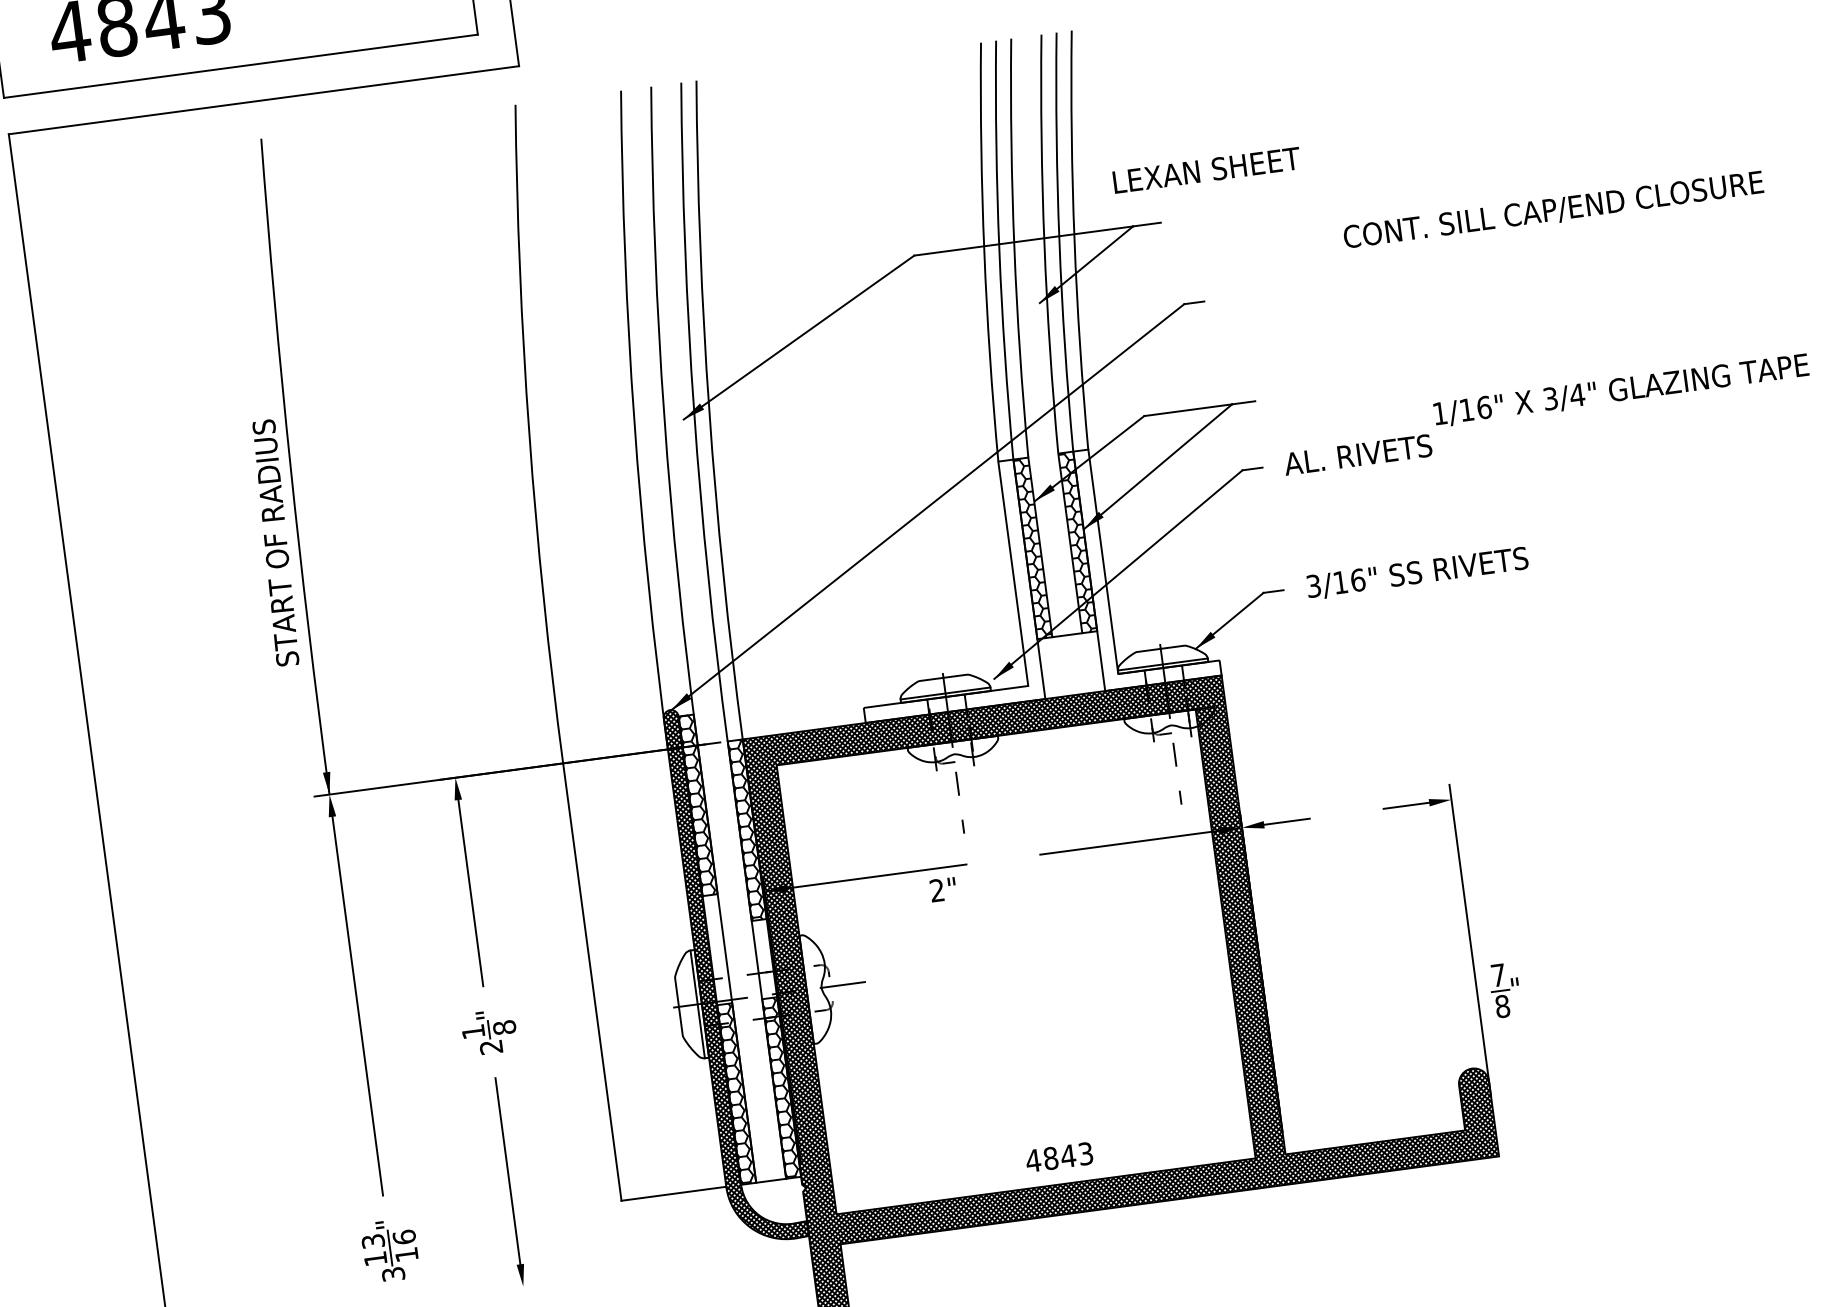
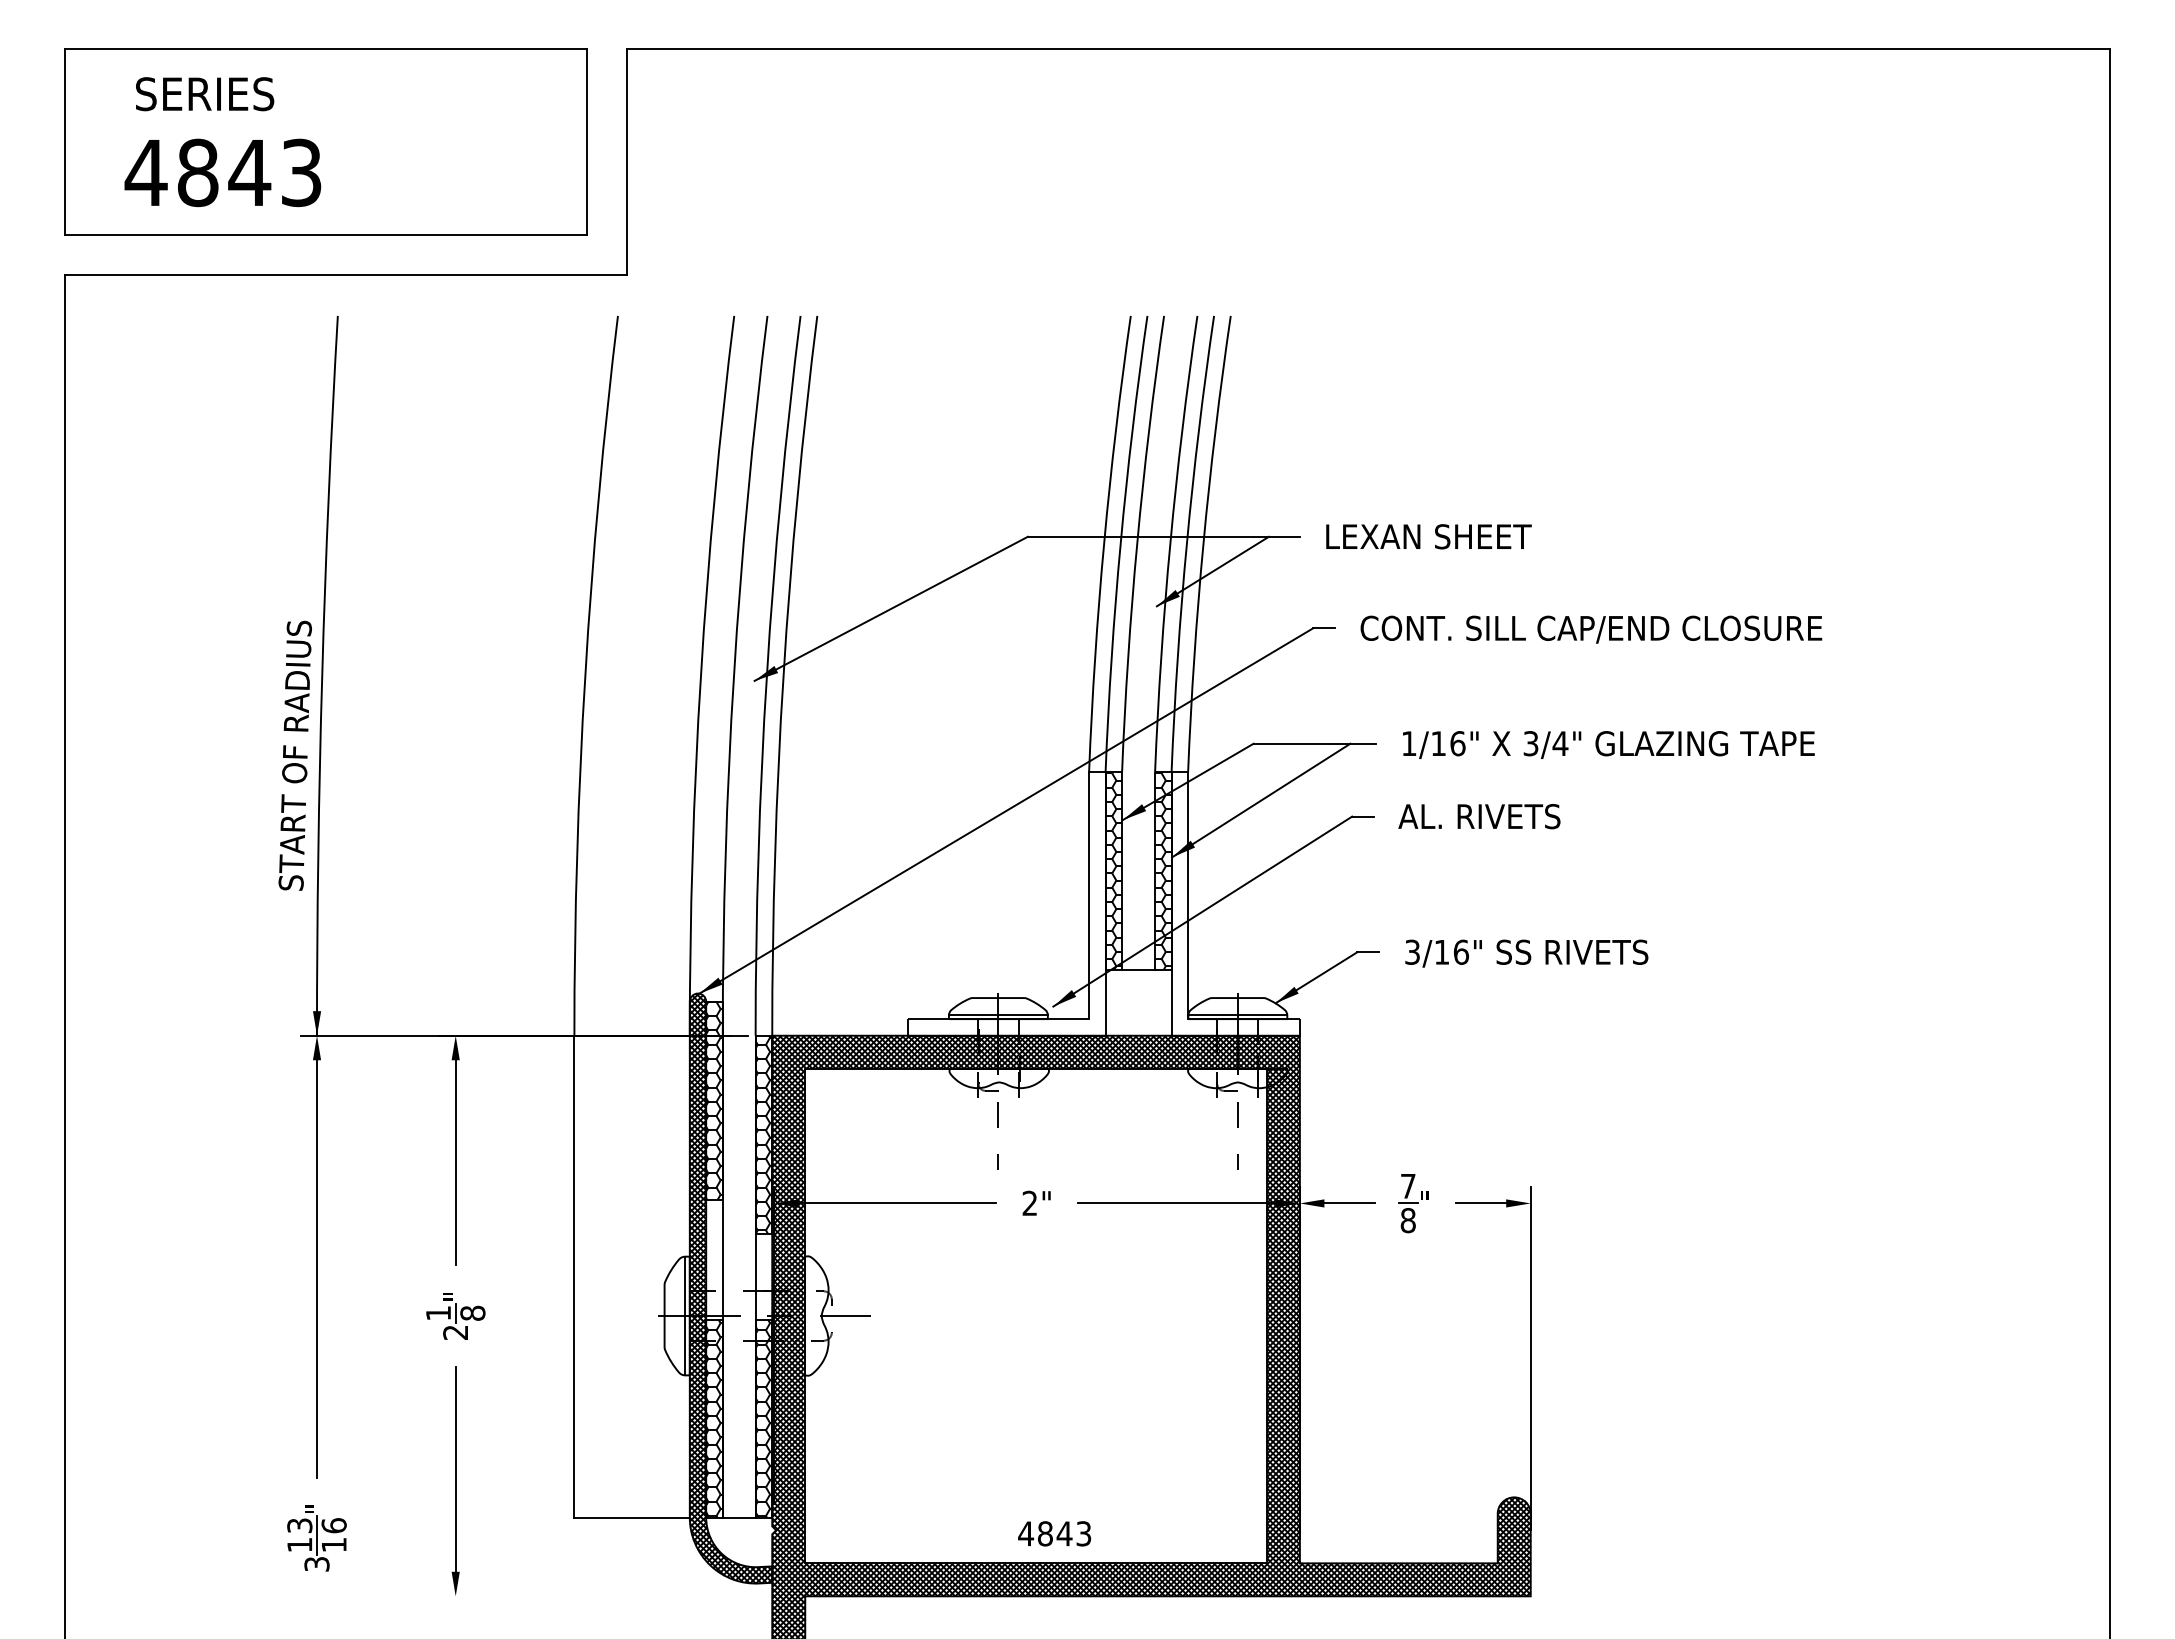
text: (1206, 170) -> (1428, 536), moved
text: (1553, 210) -> (1591, 629), moved
text: (1621, 390) -> (1608, 744), moved
text: (943, 888) -> (1036, 1202), moved
part: (1505, 990) -> (1413, 1203), moved

